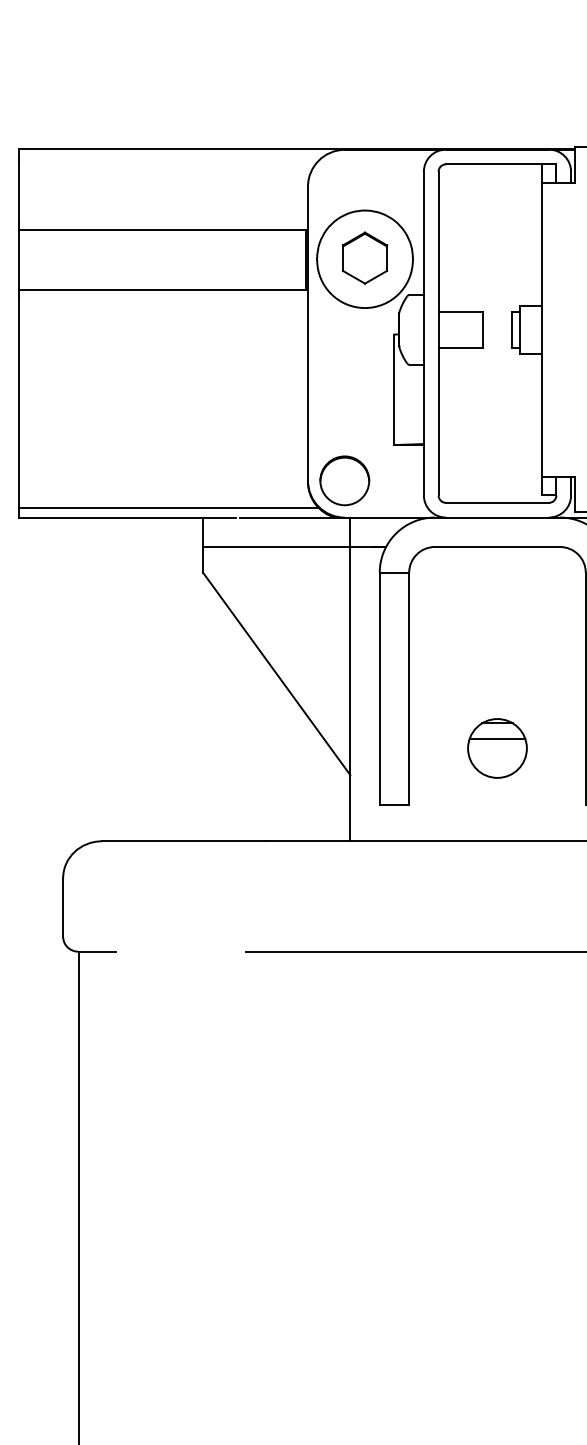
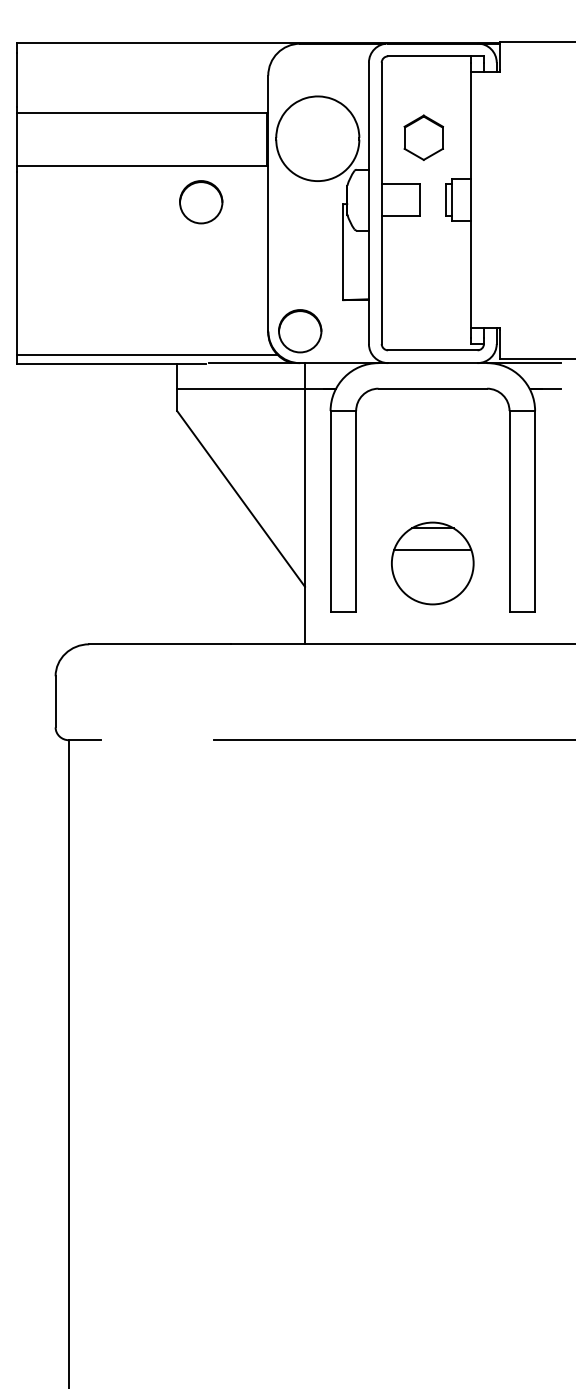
part: (364, 257) -> (423, 137), moved
part: (231, 332) -> (201, 202), added
part: (497, 748) -> (432, 563), size x1.6

